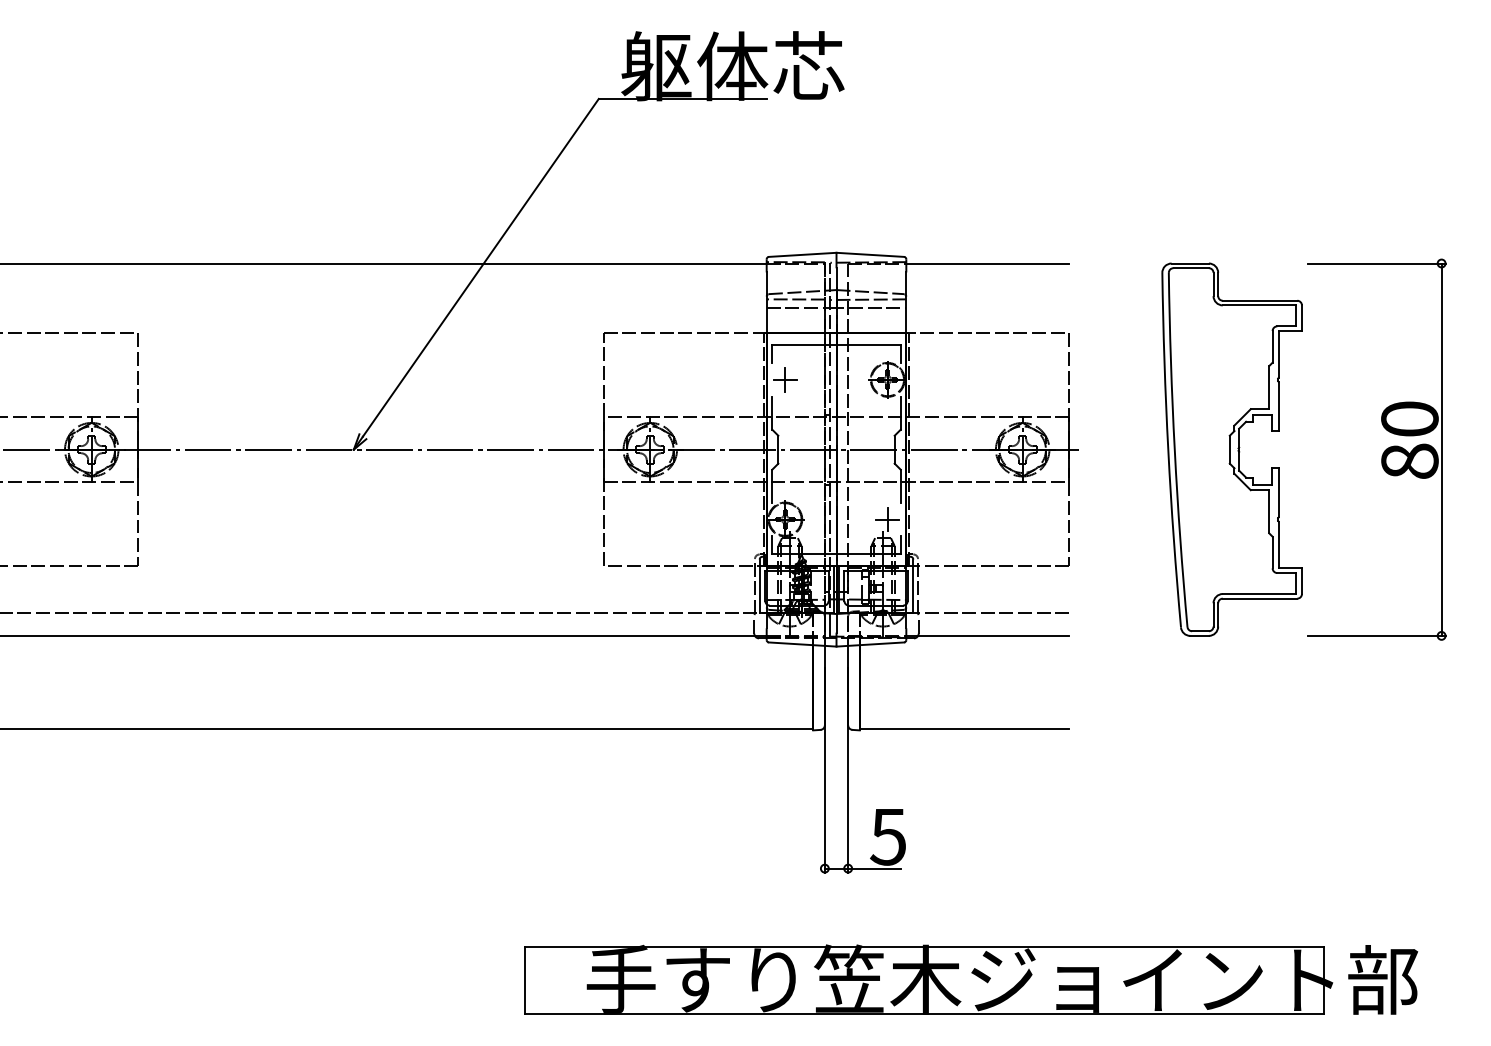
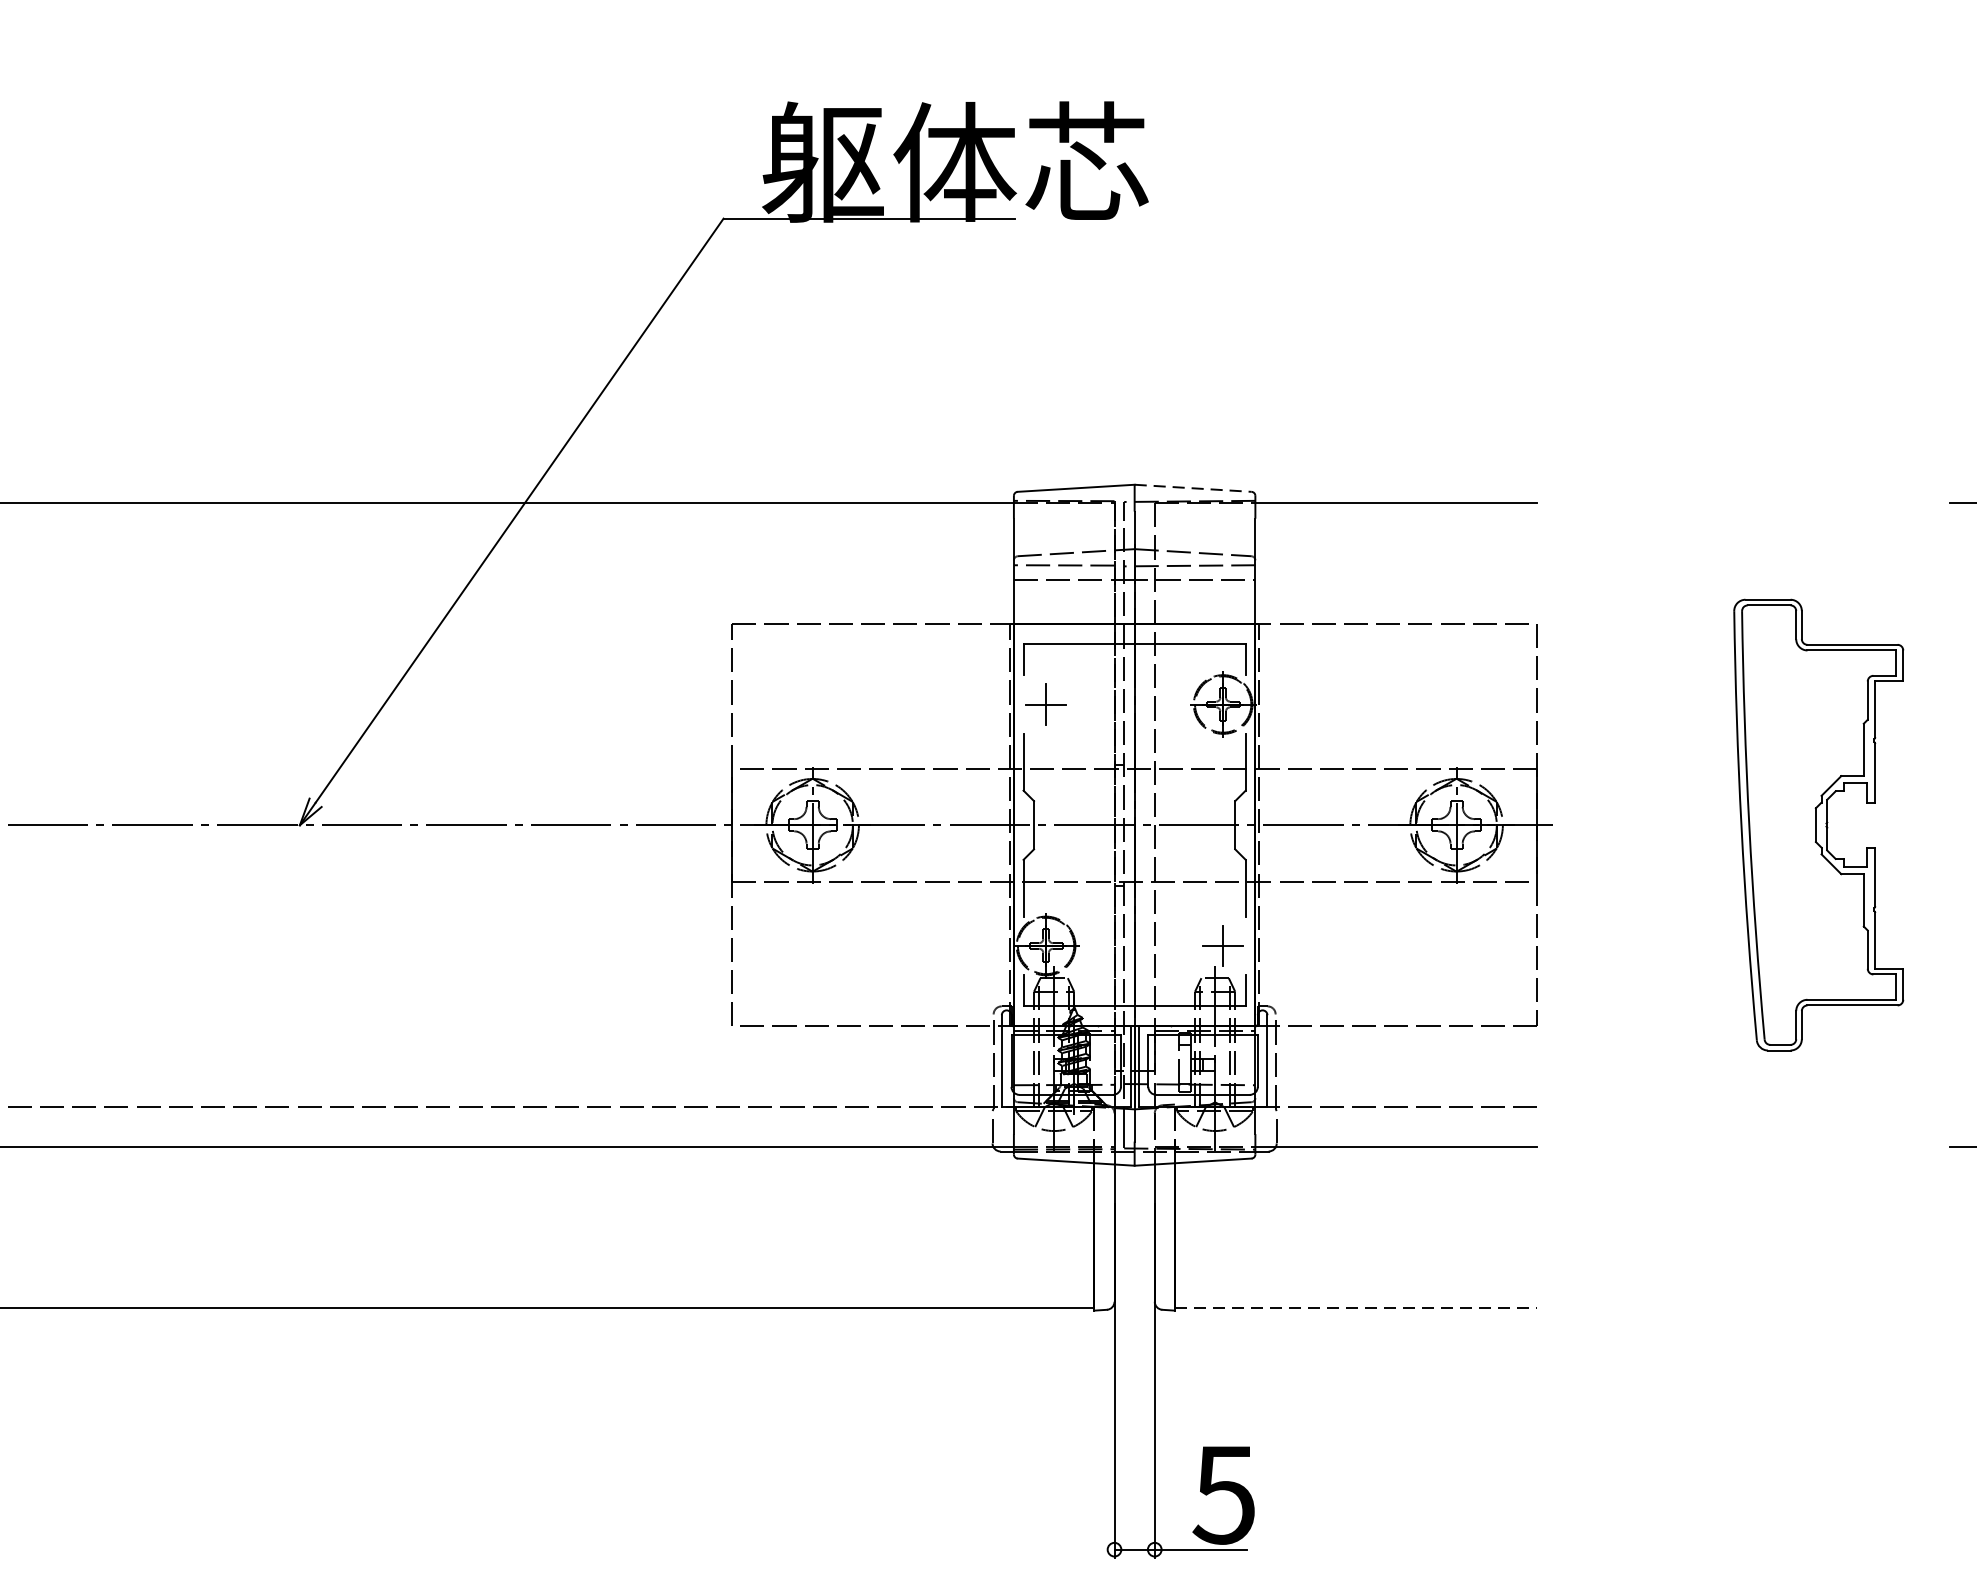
line: (870, 254) -> (1193, 487), solid -> dashed
part: (1231, 449) -> (1817, 824), size x0.7
line: (964, 728) -> (1355, 1307), solid -> dashed

